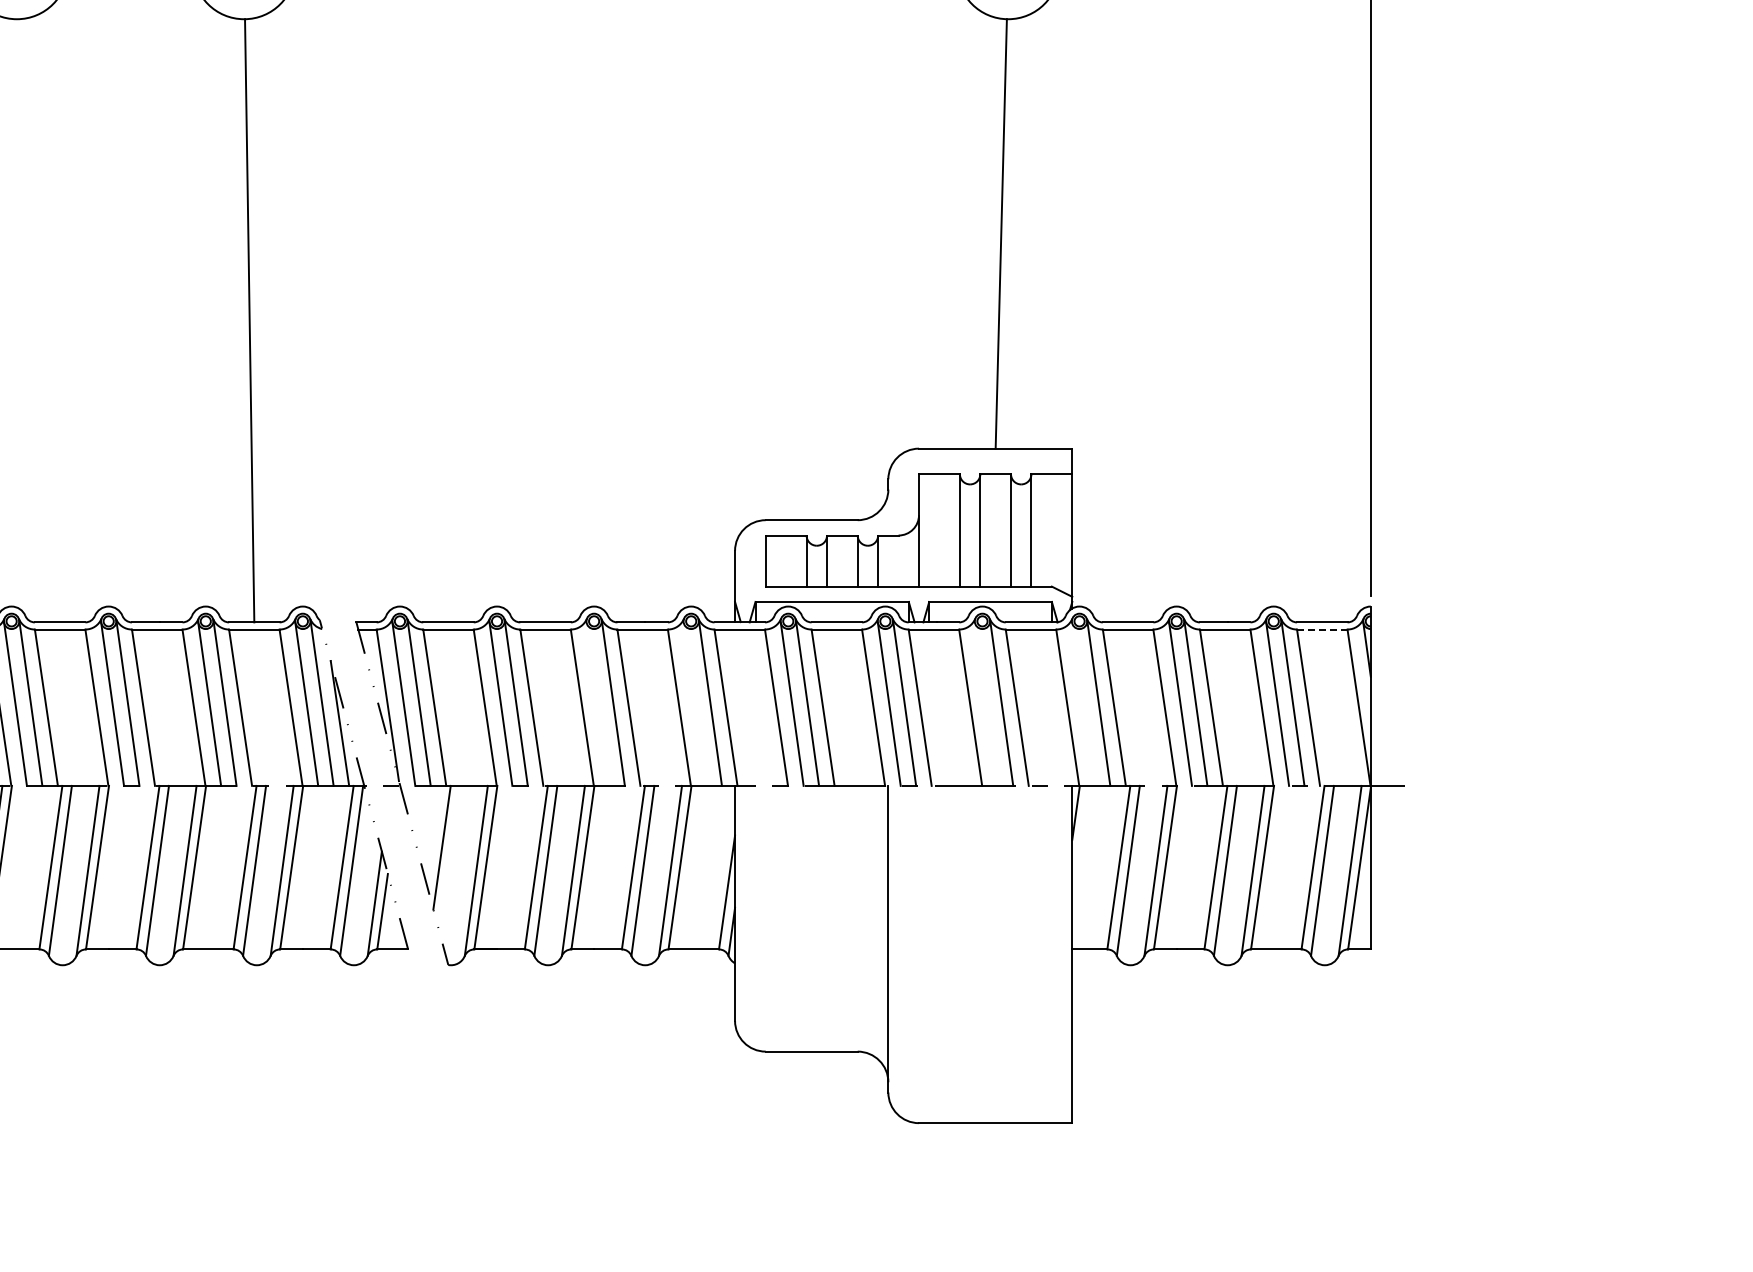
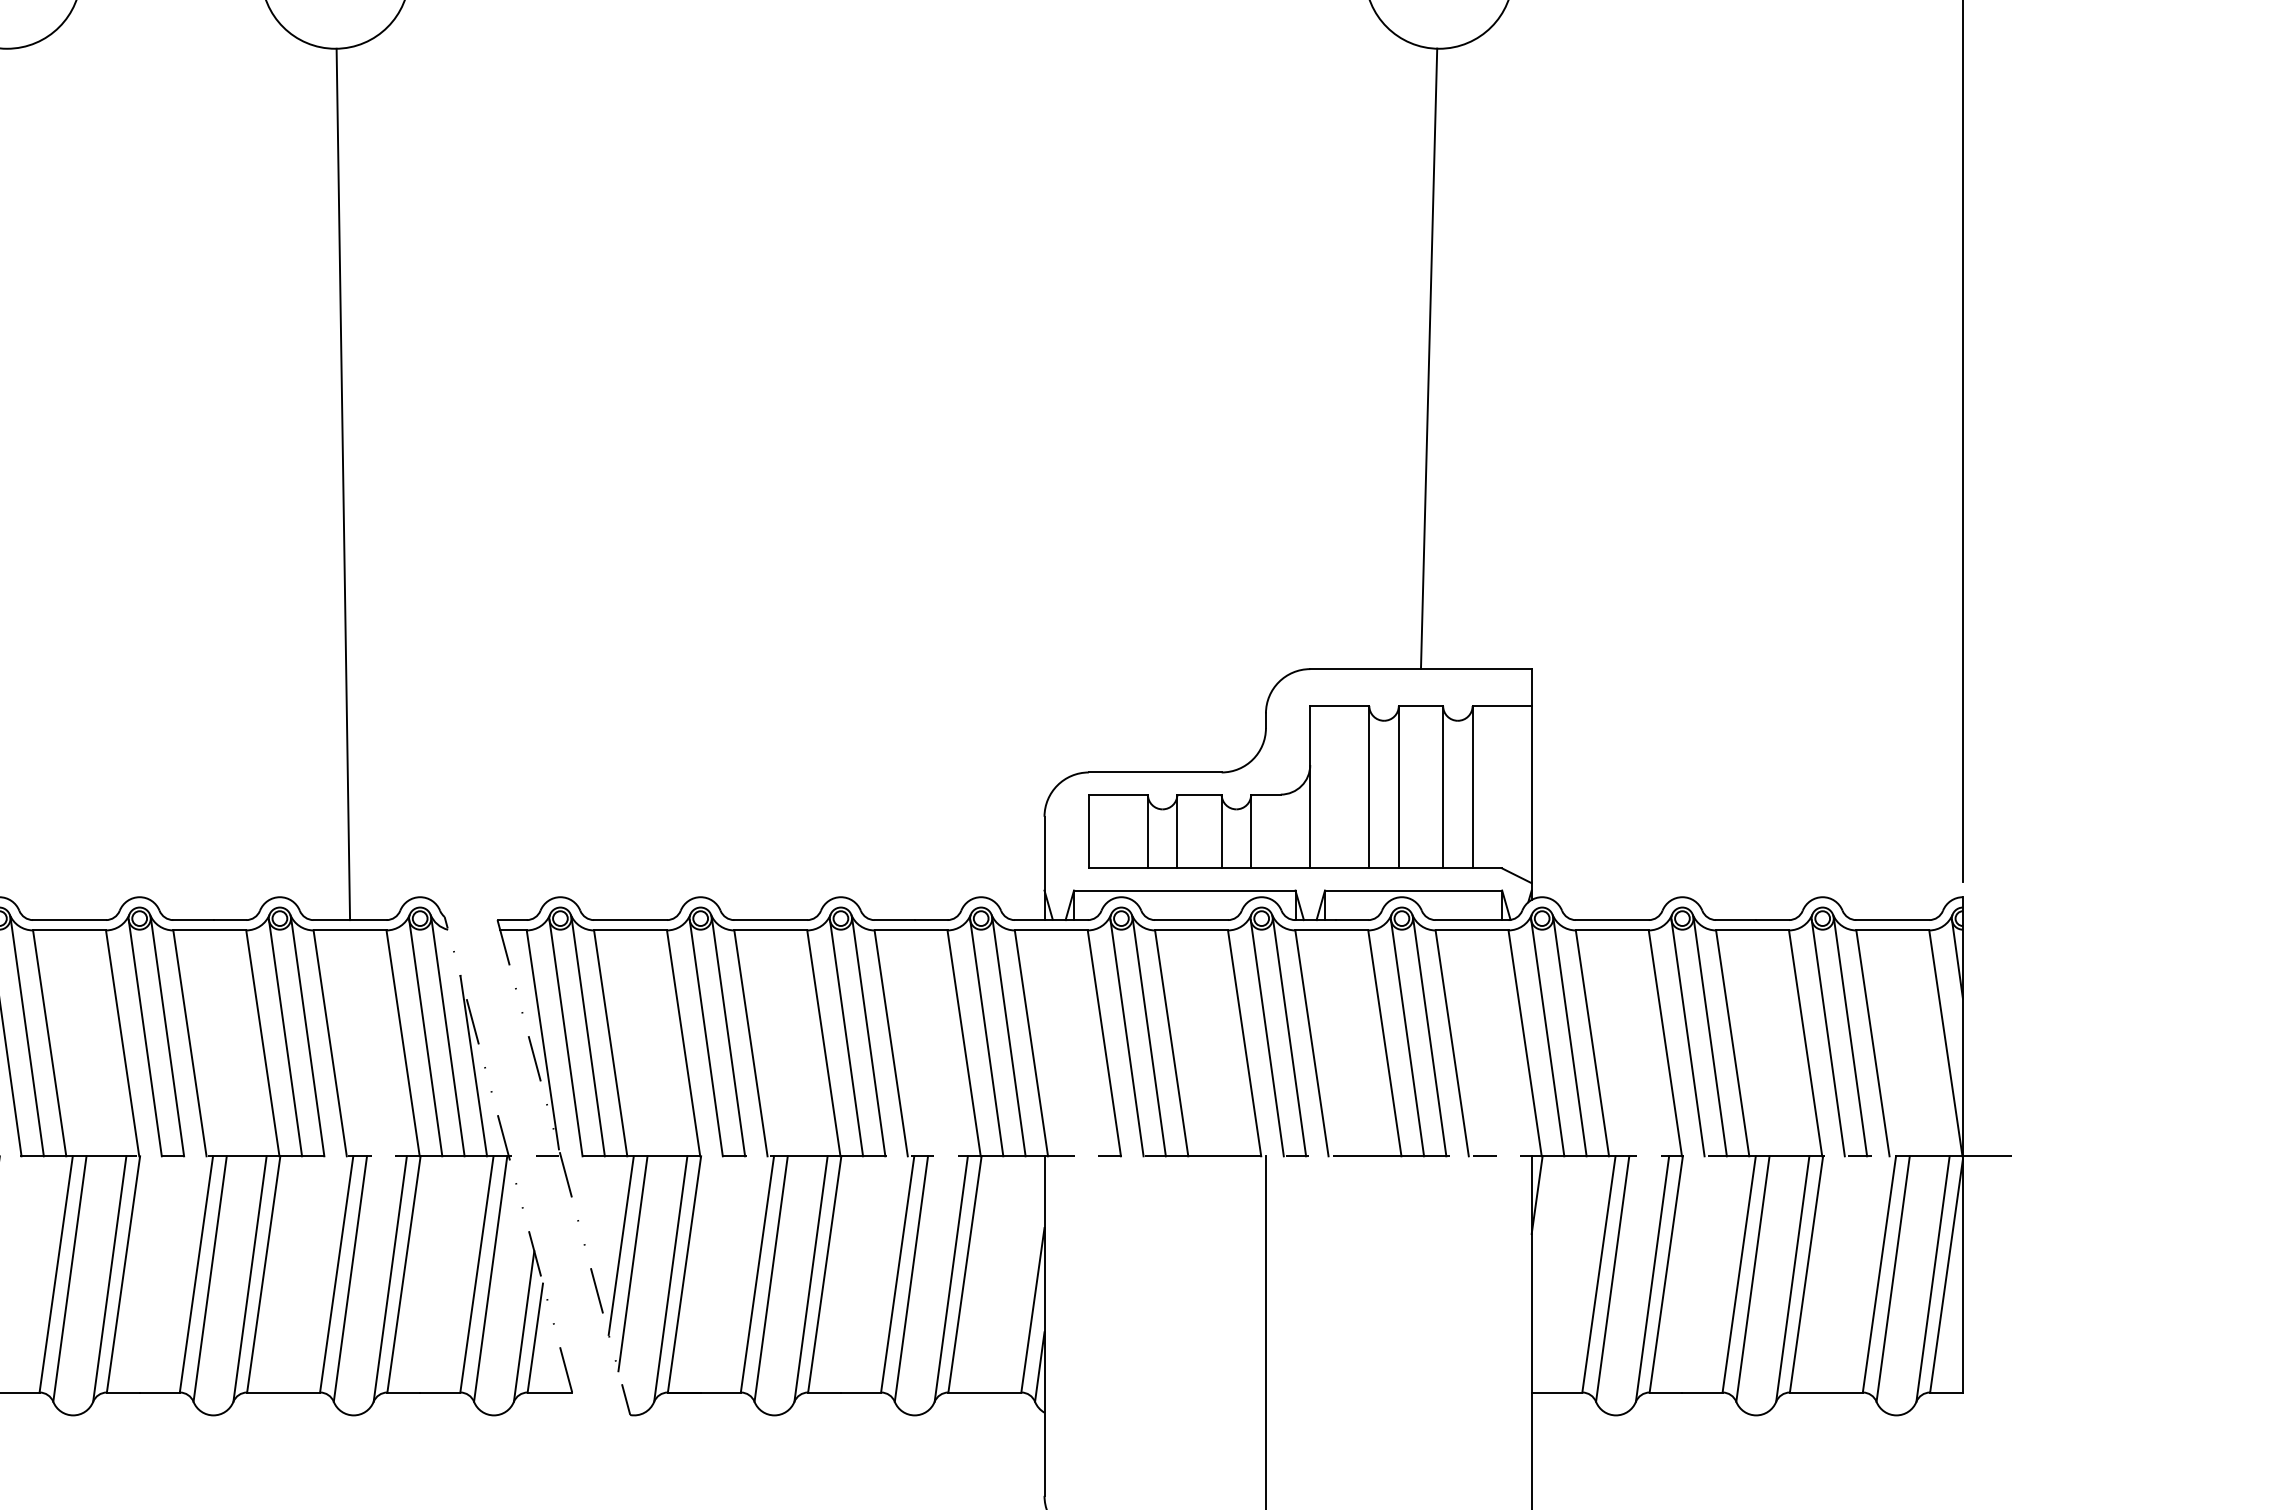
line: (1322, 629) -> (1893, 930), dashed -> solid
line: (597, 703) -> (845, 1037), added
line: (694, 703) -> (985, 1037), added
line: (985, 703) -> (1406, 1037), added
line: (1083, 703) -> (1547, 1037), added
line: (450, 859) -> (633, 1262), added

